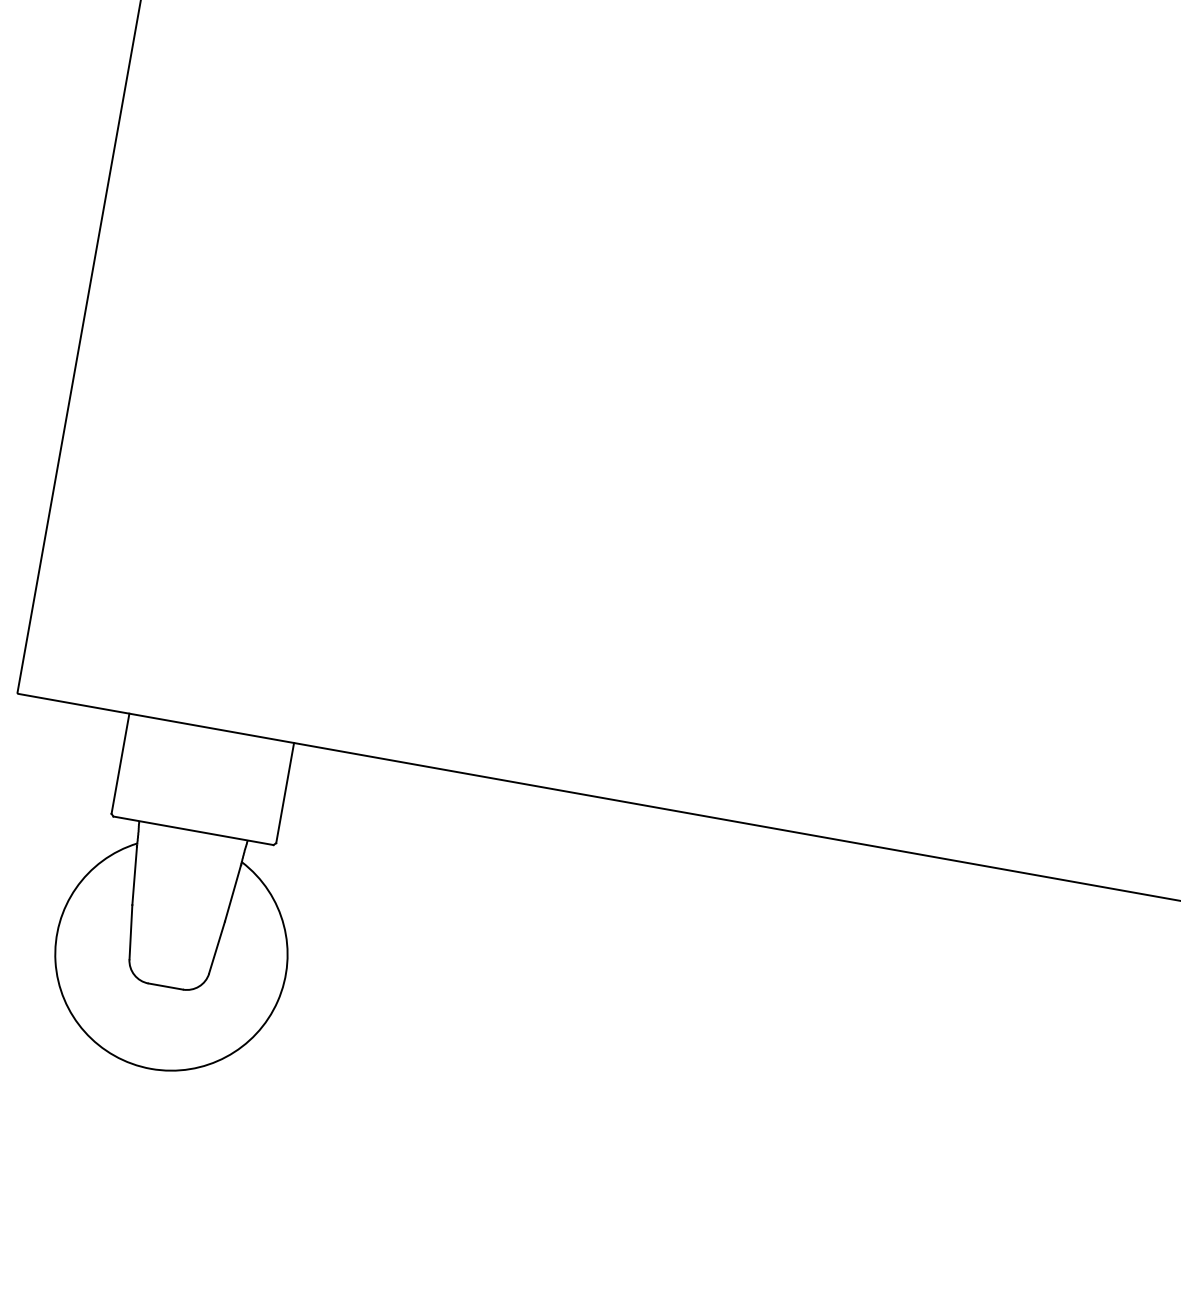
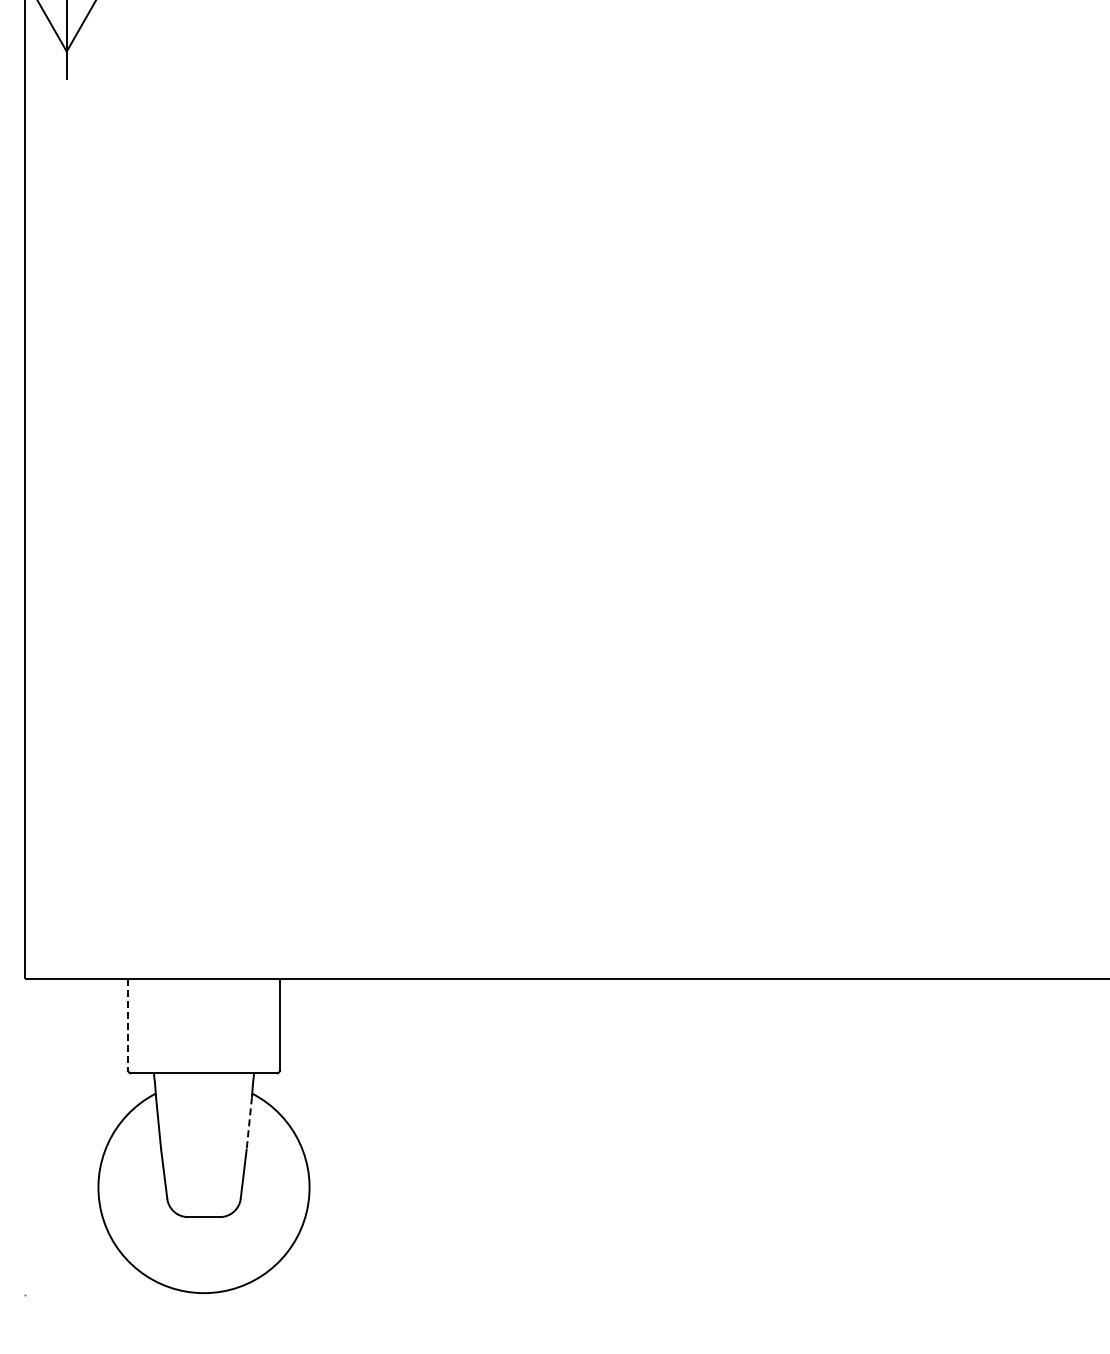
line: (120, 764) -> (128, 1025), solid -> dashed
line: (233, 893) -> (249, 1123), solid -> dashed

